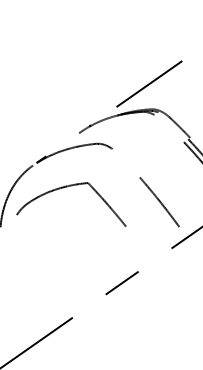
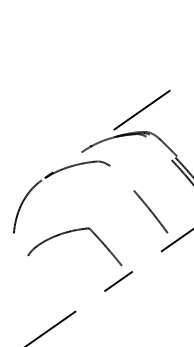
part: (67, 187) -> (71, 232), moved

